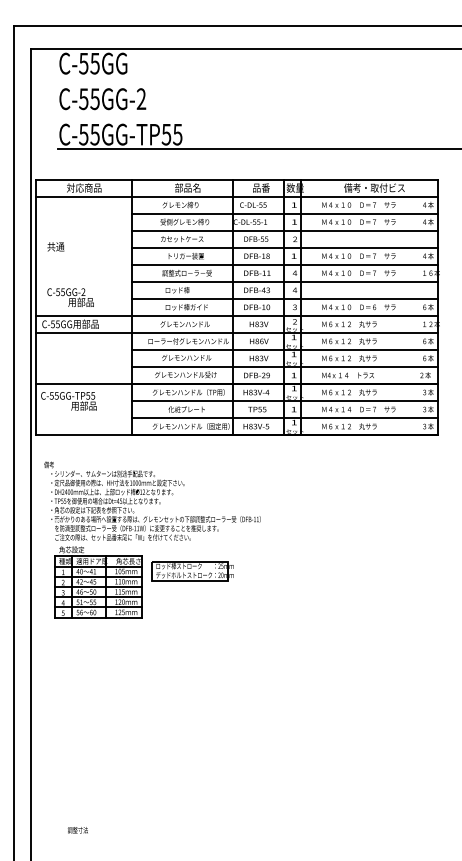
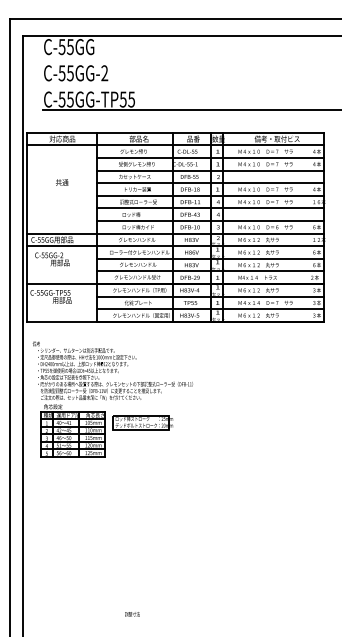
text: (55, 246) -> (61, 182), moved
text: (70, 297) -> (52, 259), moved
text: (77, 830) -> (132, 614), moved

